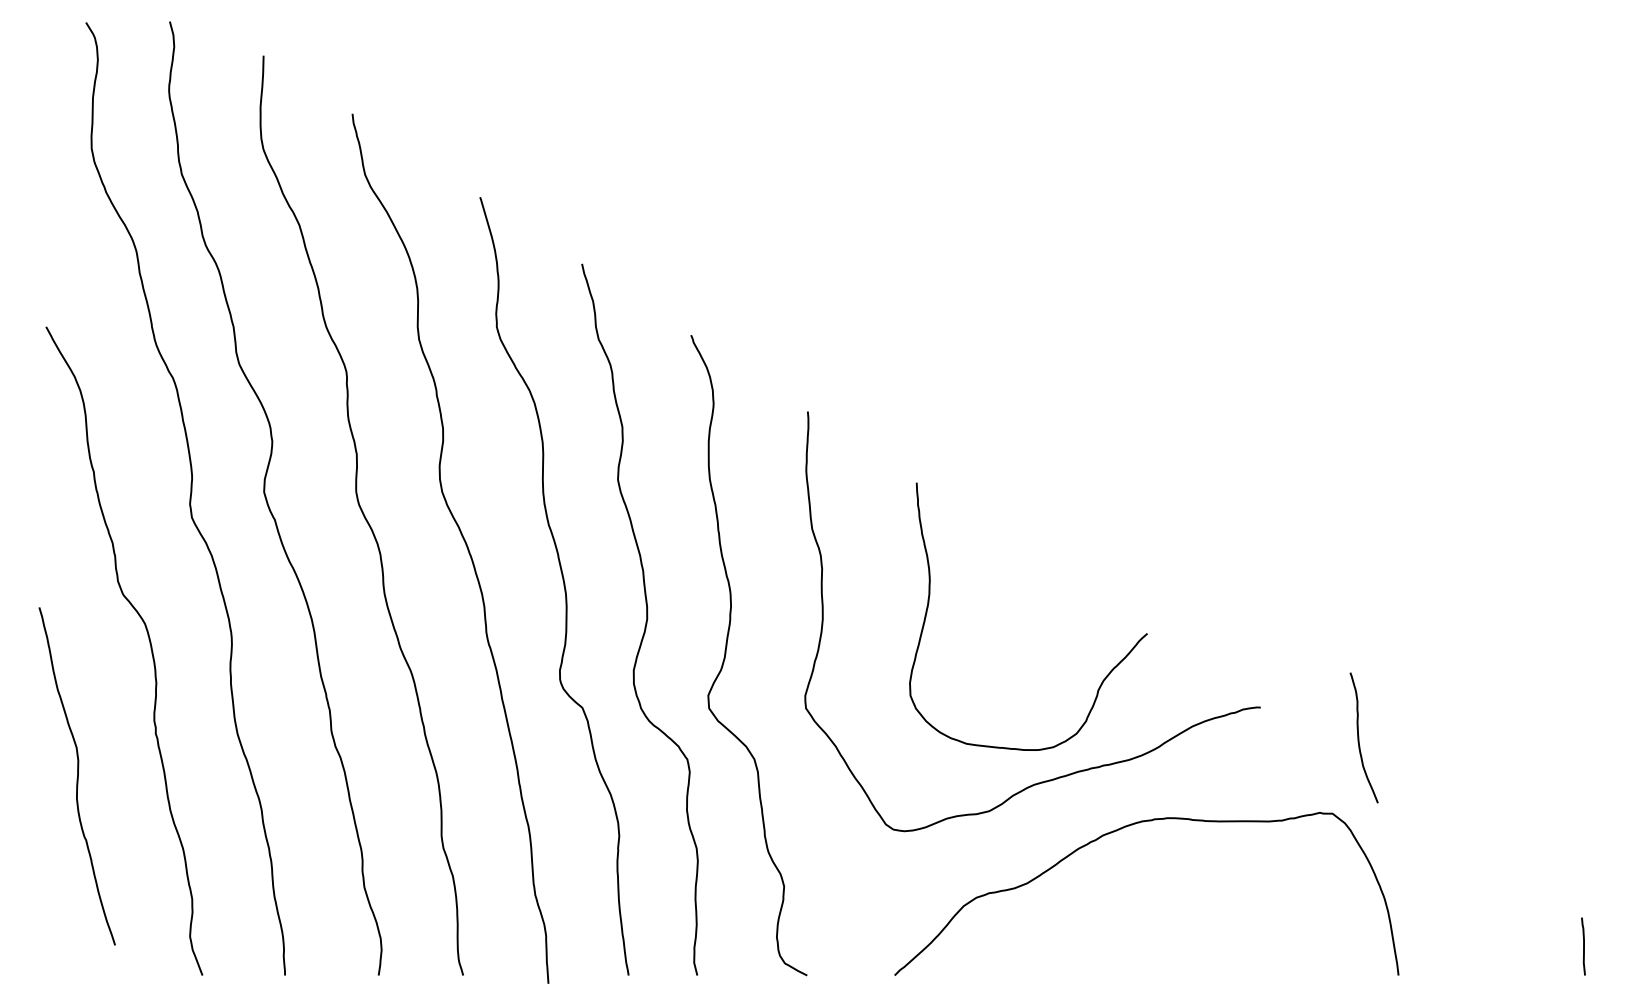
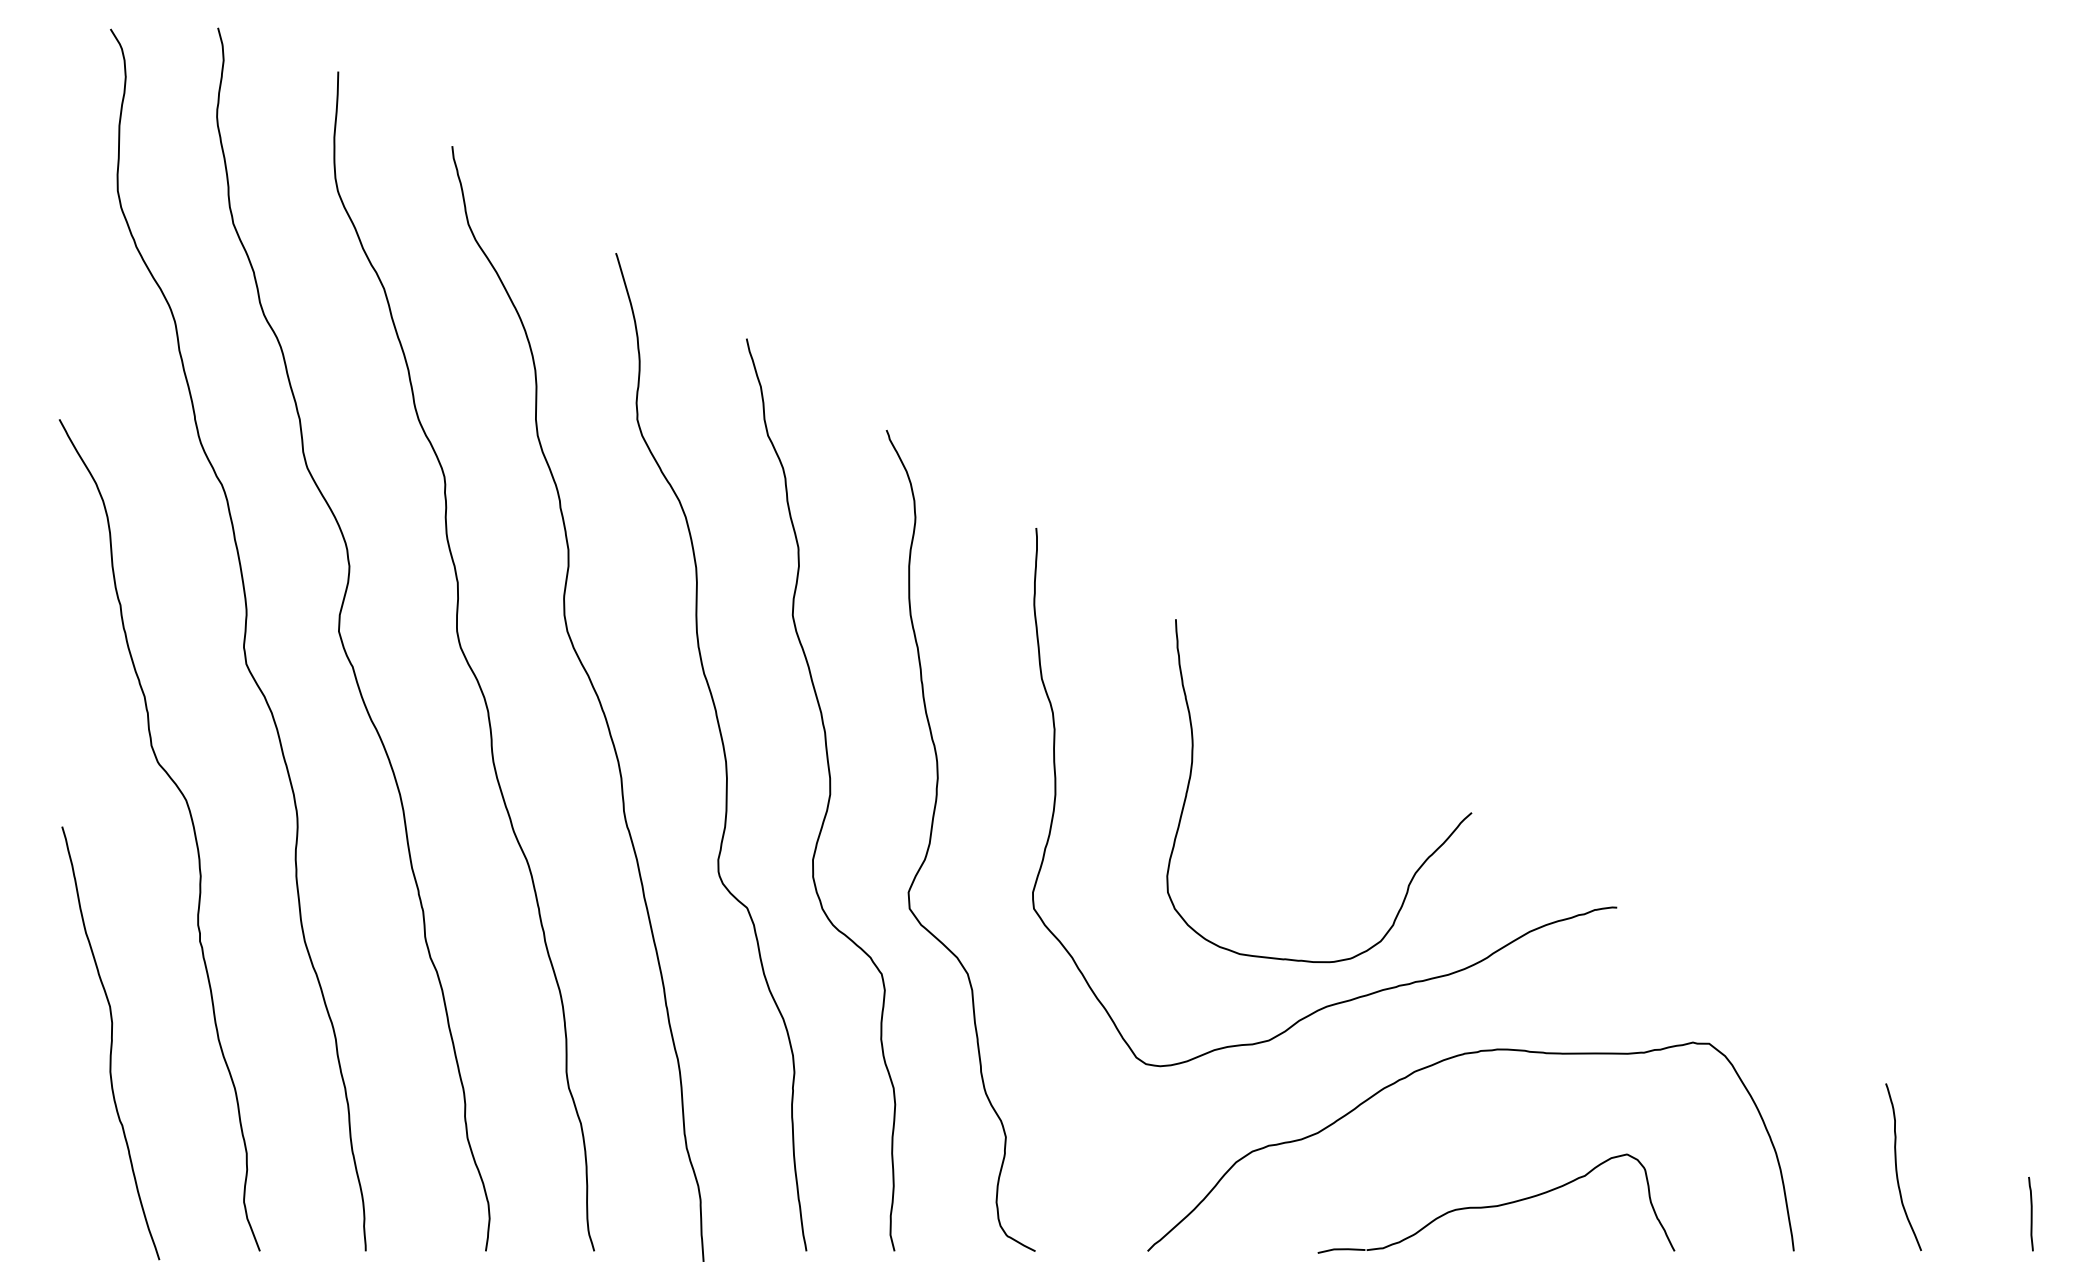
curve: (1359, 737) -> (1897, 1166), moved
curve: (77, 776) -> (111, 1043), moved
part: (1166, 938) -> (1496, 1203), added

